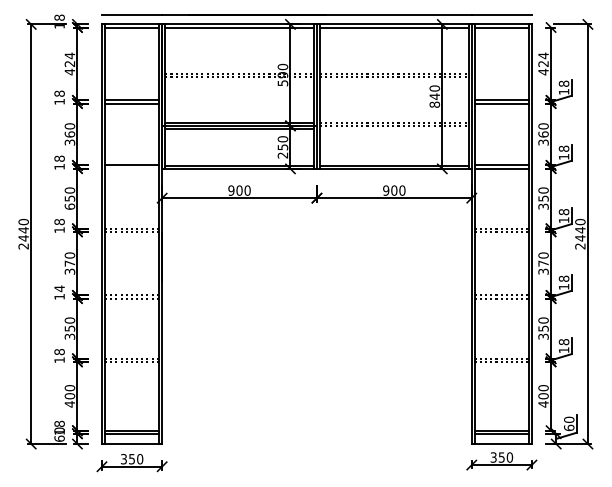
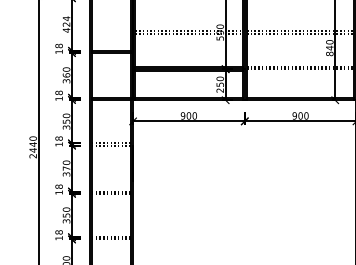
line: (132, 168) -> (111, 99), added
text: (69, 206) -> (66, 127), 650 -> 350
text: (59, 288) -> (59, 186), 14 -> 18

